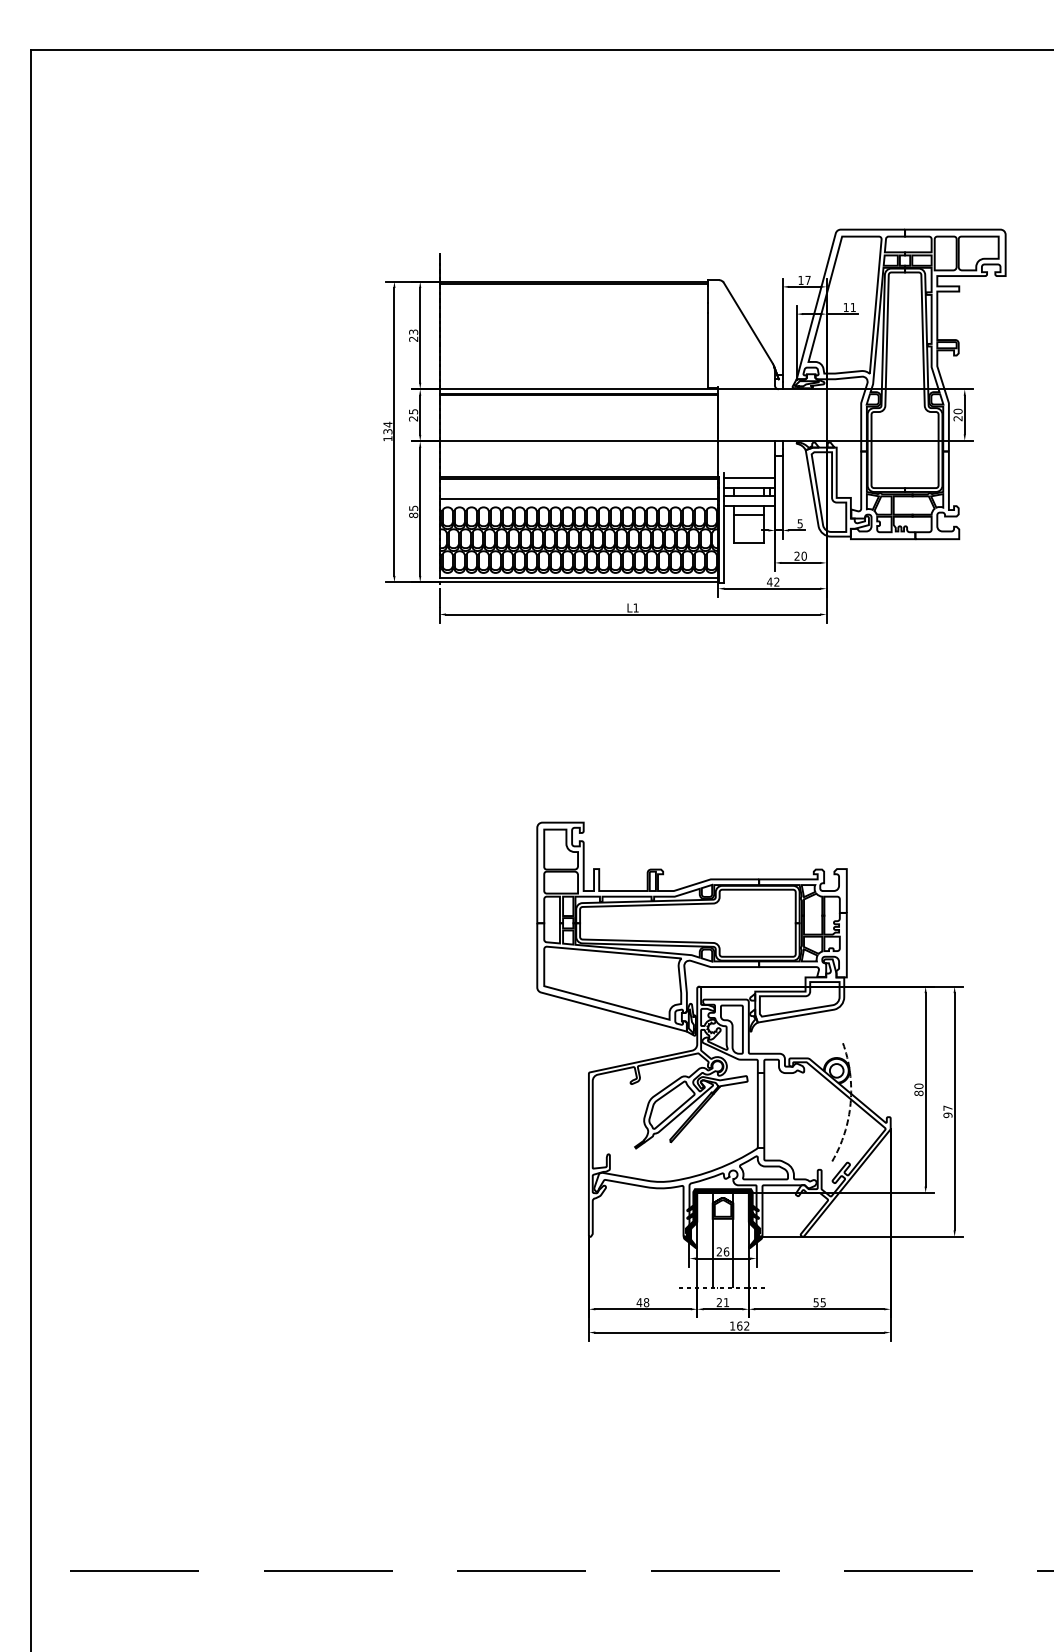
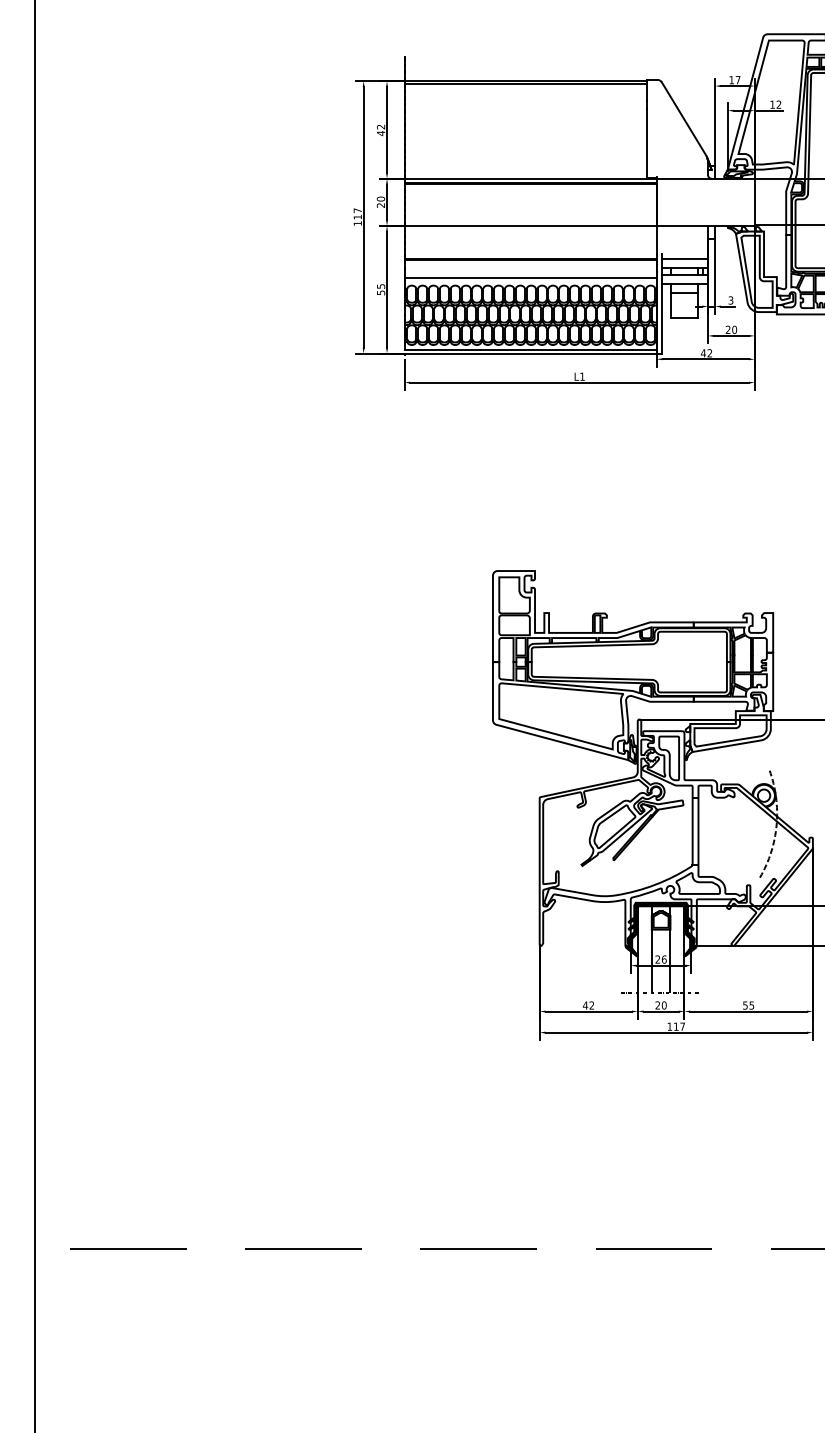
text: (852, 306) -> (778, 103), 11 -> 12
text: (413, 335) -> (380, 130), 23 -> 42
text: (413, 411) -> (380, 198), 25 -> 20
text: (387, 427) -> (357, 213), 134 -> 117
text: (413, 515) -> (380, 292), 85 -> 55
text: (800, 523) -> (731, 300), 5 -> 3
text: (646, 1302) -> (591, 1005), 48 -> 42
text: (726, 1302) -> (664, 1005), 21 -> 20
text: (743, 1325) -> (679, 1026), 162 -> 117

